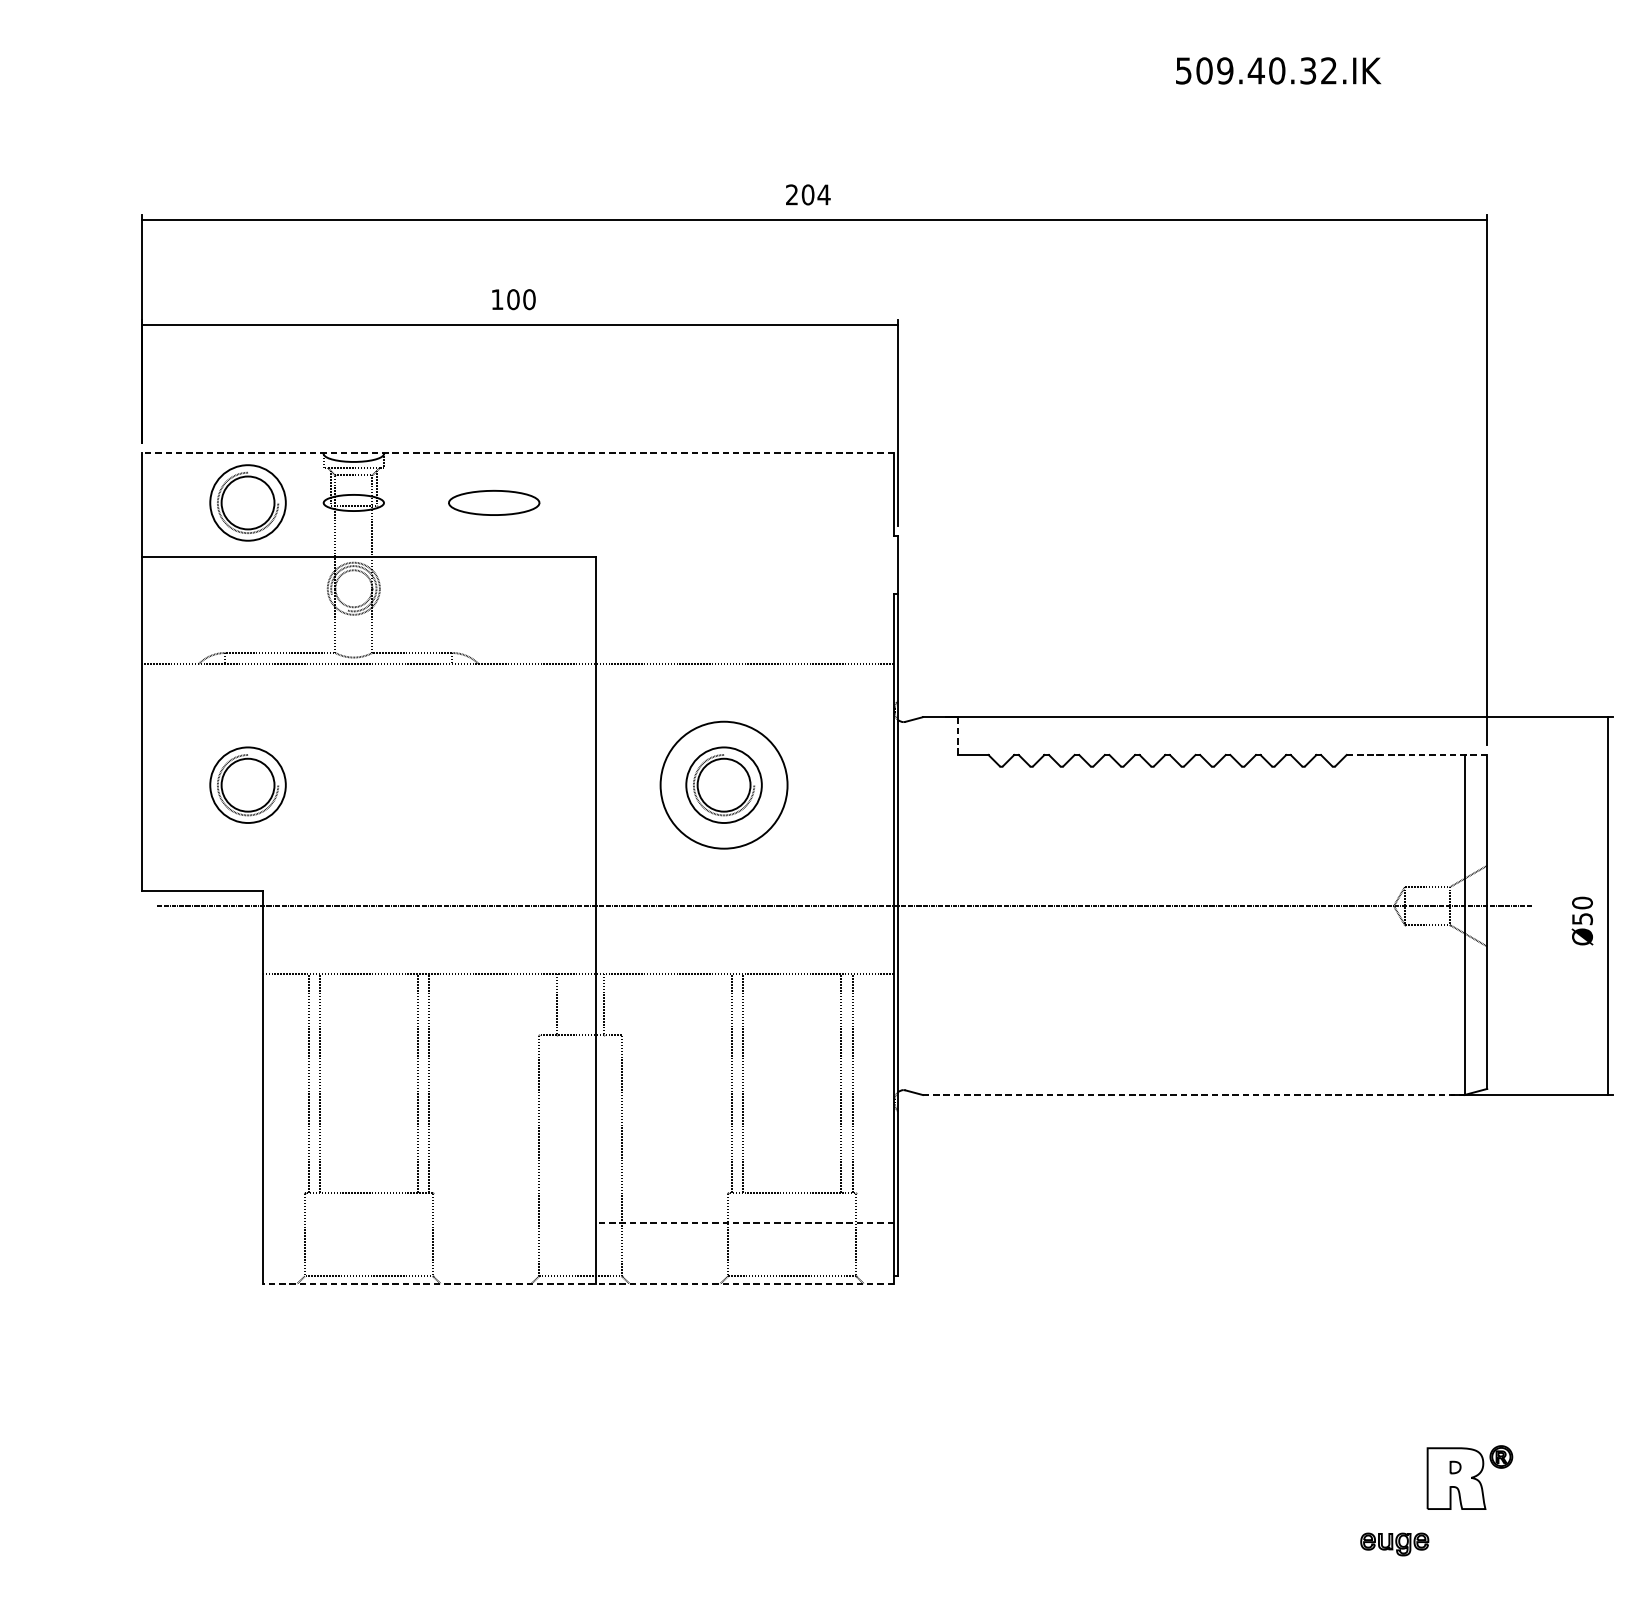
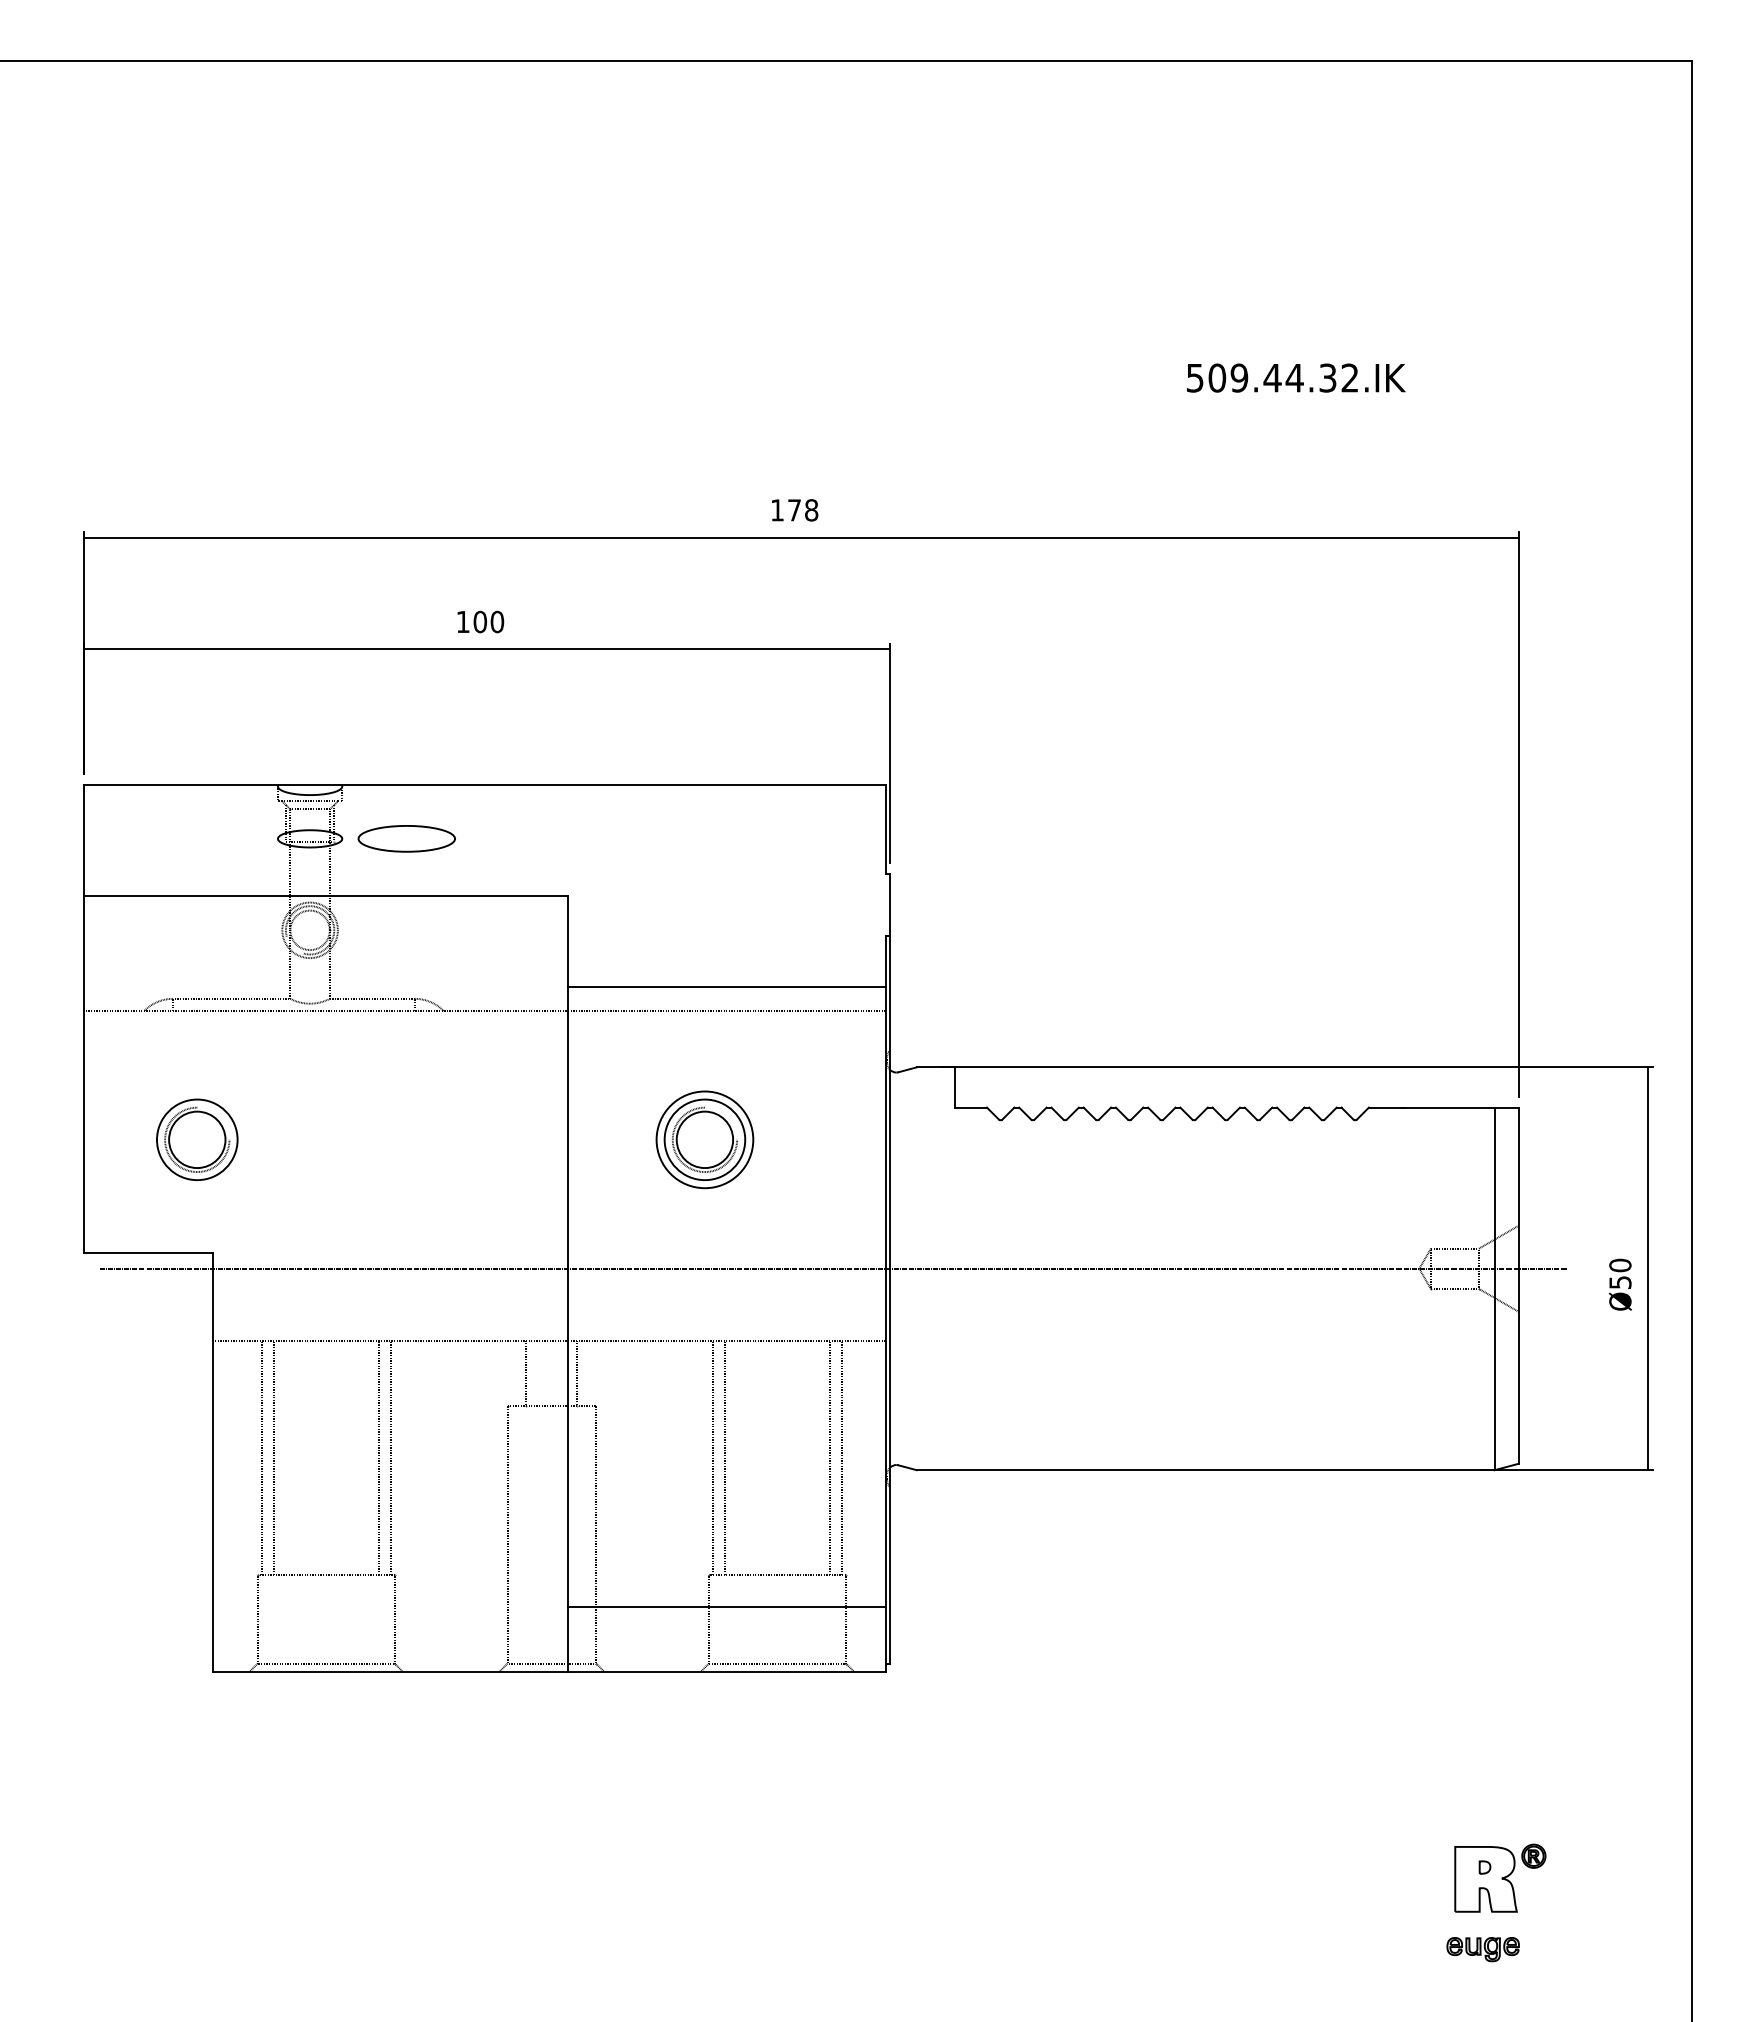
text: (1276, 70) -> (1294, 377), 509.40.32.IK -> 509.44.32.IK
text: (808, 195) -> (794, 510), 204 -> 178
line: (518, 452) -> (485, 785), dashed -> solid
part: (248, 502) -> (197, 838), removed
part: (493, 502) -> (406, 838), moved
line: (744, 641) -> (726, 986), added
line: (958, 735) -> (954, 1086), dashed -> solid
line: (1416, 754) -> (1443, 1107), dashed -> solid
circle: (723, 784) -> (704, 1139), size x0.71
line: (1193, 1095) -> (1205, 1470), dashed -> solid
line: (744, 1223) -> (726, 1607), dashed -> solid
line: (578, 1283) -> (549, 1671), dashed -> solid
part: (1394, 1544) -> (1482, 1949), moved

